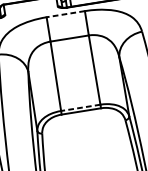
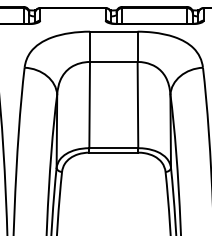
line: (65, 14) -> (113, 31), dashed -> solid
line: (80, 108) -> (113, 148), dashed -> solid

